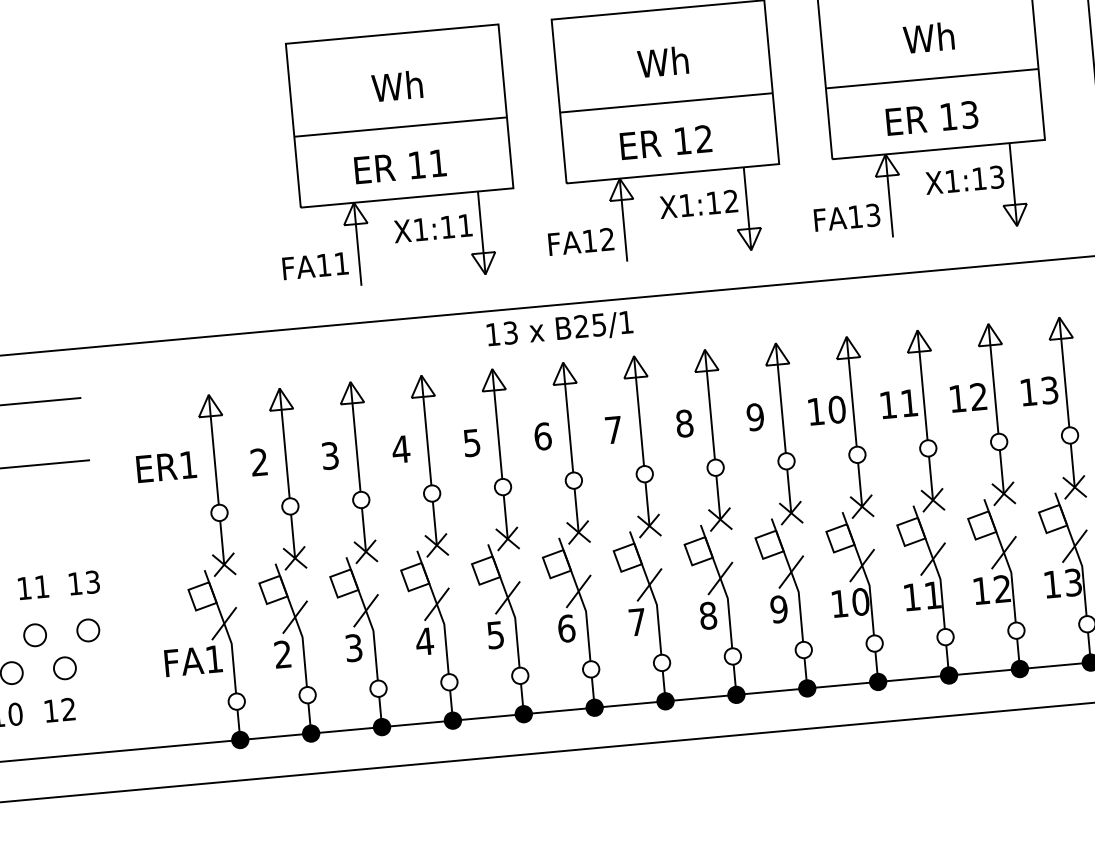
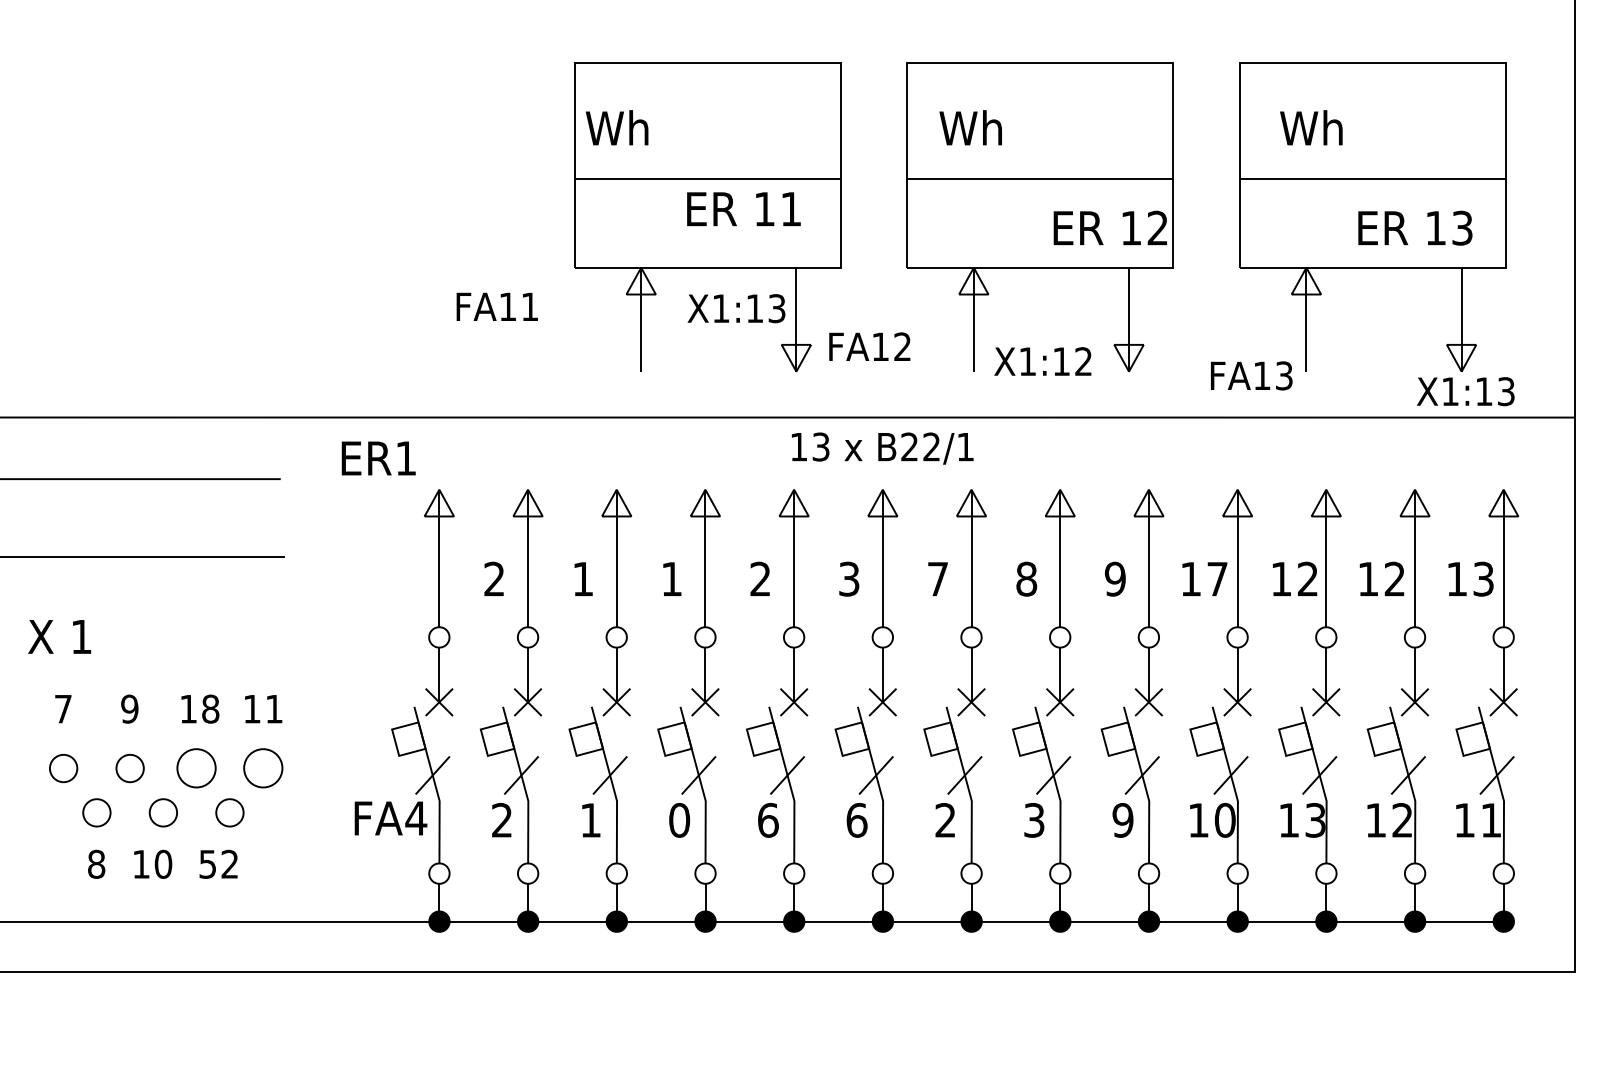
text: (928, 37) -> (1311, 127), moved
text: (662, 61) -> (970, 127), moved
text: (397, 85) -> (617, 127), moved
text: (932, 117) -> (1415, 227), moved
text: (665, 142) -> (1109, 227), moved
text: (400, 166) -> (743, 209), moved
text: (964, 180) -> (1465, 391), moved
text: (698, 204) -> (1042, 361), moved
text: (847, 217) -> (1251, 375), moved
text: (465, 225) -> (776, 308), X1:11 -> X1:13
text: (580, 241) -> (869, 346), moved
text: (314, 265) -> (496, 306), moved
text: (598, 324) -> (931, 446), B25/1 -> B22/1
text: (908, 402) -> (1307, 578), 11 -> 12
text: (837, 409) -> (1217, 578), 10 -> 17
text: (543, 435) -> (849, 578), 6 -> 3
text: (471, 442) -> (760, 578), 5 -> 2
text: (400, 449) -> (671, 579), 4 -> 1
text: (330, 455) -> (583, 578), 3 -> 1
text: (166, 467) -> (378, 458), moved
text: (92, 581) -> (274, 708), 13 -> 11
text: (1073, 582) -> (1491, 820), 13 -> 11
text: (41, 586) -> (210, 708), 11 -> 18
text: (932, 595) -> (1315, 820), 11 -> 13
text: (708, 615) -> (1034, 820), 8 -> 3
text: (637, 622) -> (945, 820), 7 -> 2
part: (87, 630) -> (262, 768), size x1.4
part: (35, 635) -> (196, 768), size x1.4
text: (495, 635) -> (768, 820), 5 -> 6
text: (424, 641) -> (679, 820), 4 -> 0
text: (353, 648) -> (590, 820), 3 -> 1
text: (214, 659) -> (416, 818), FA1 -> FA4
text: (50, 711) -> (207, 864), 12 -> 52

